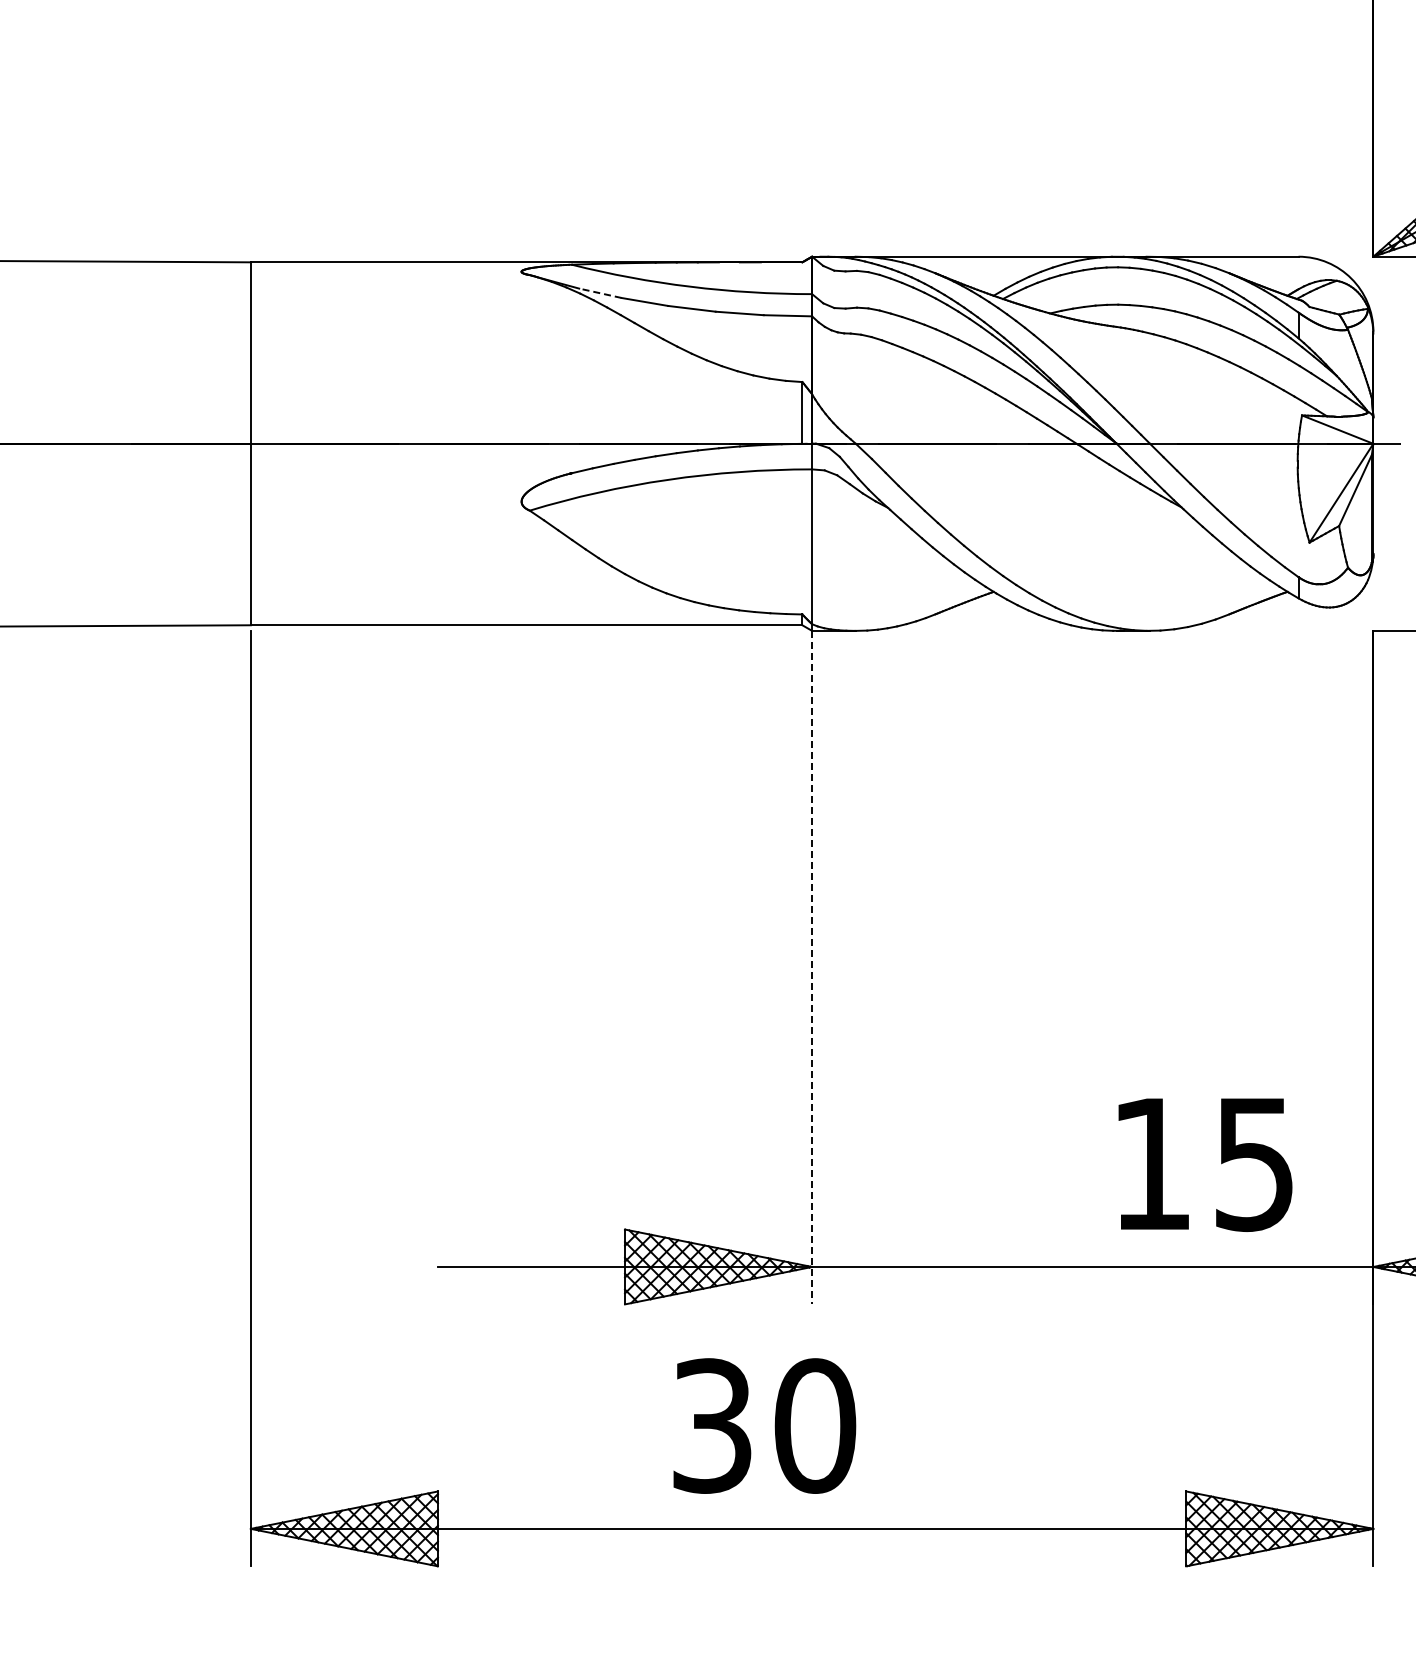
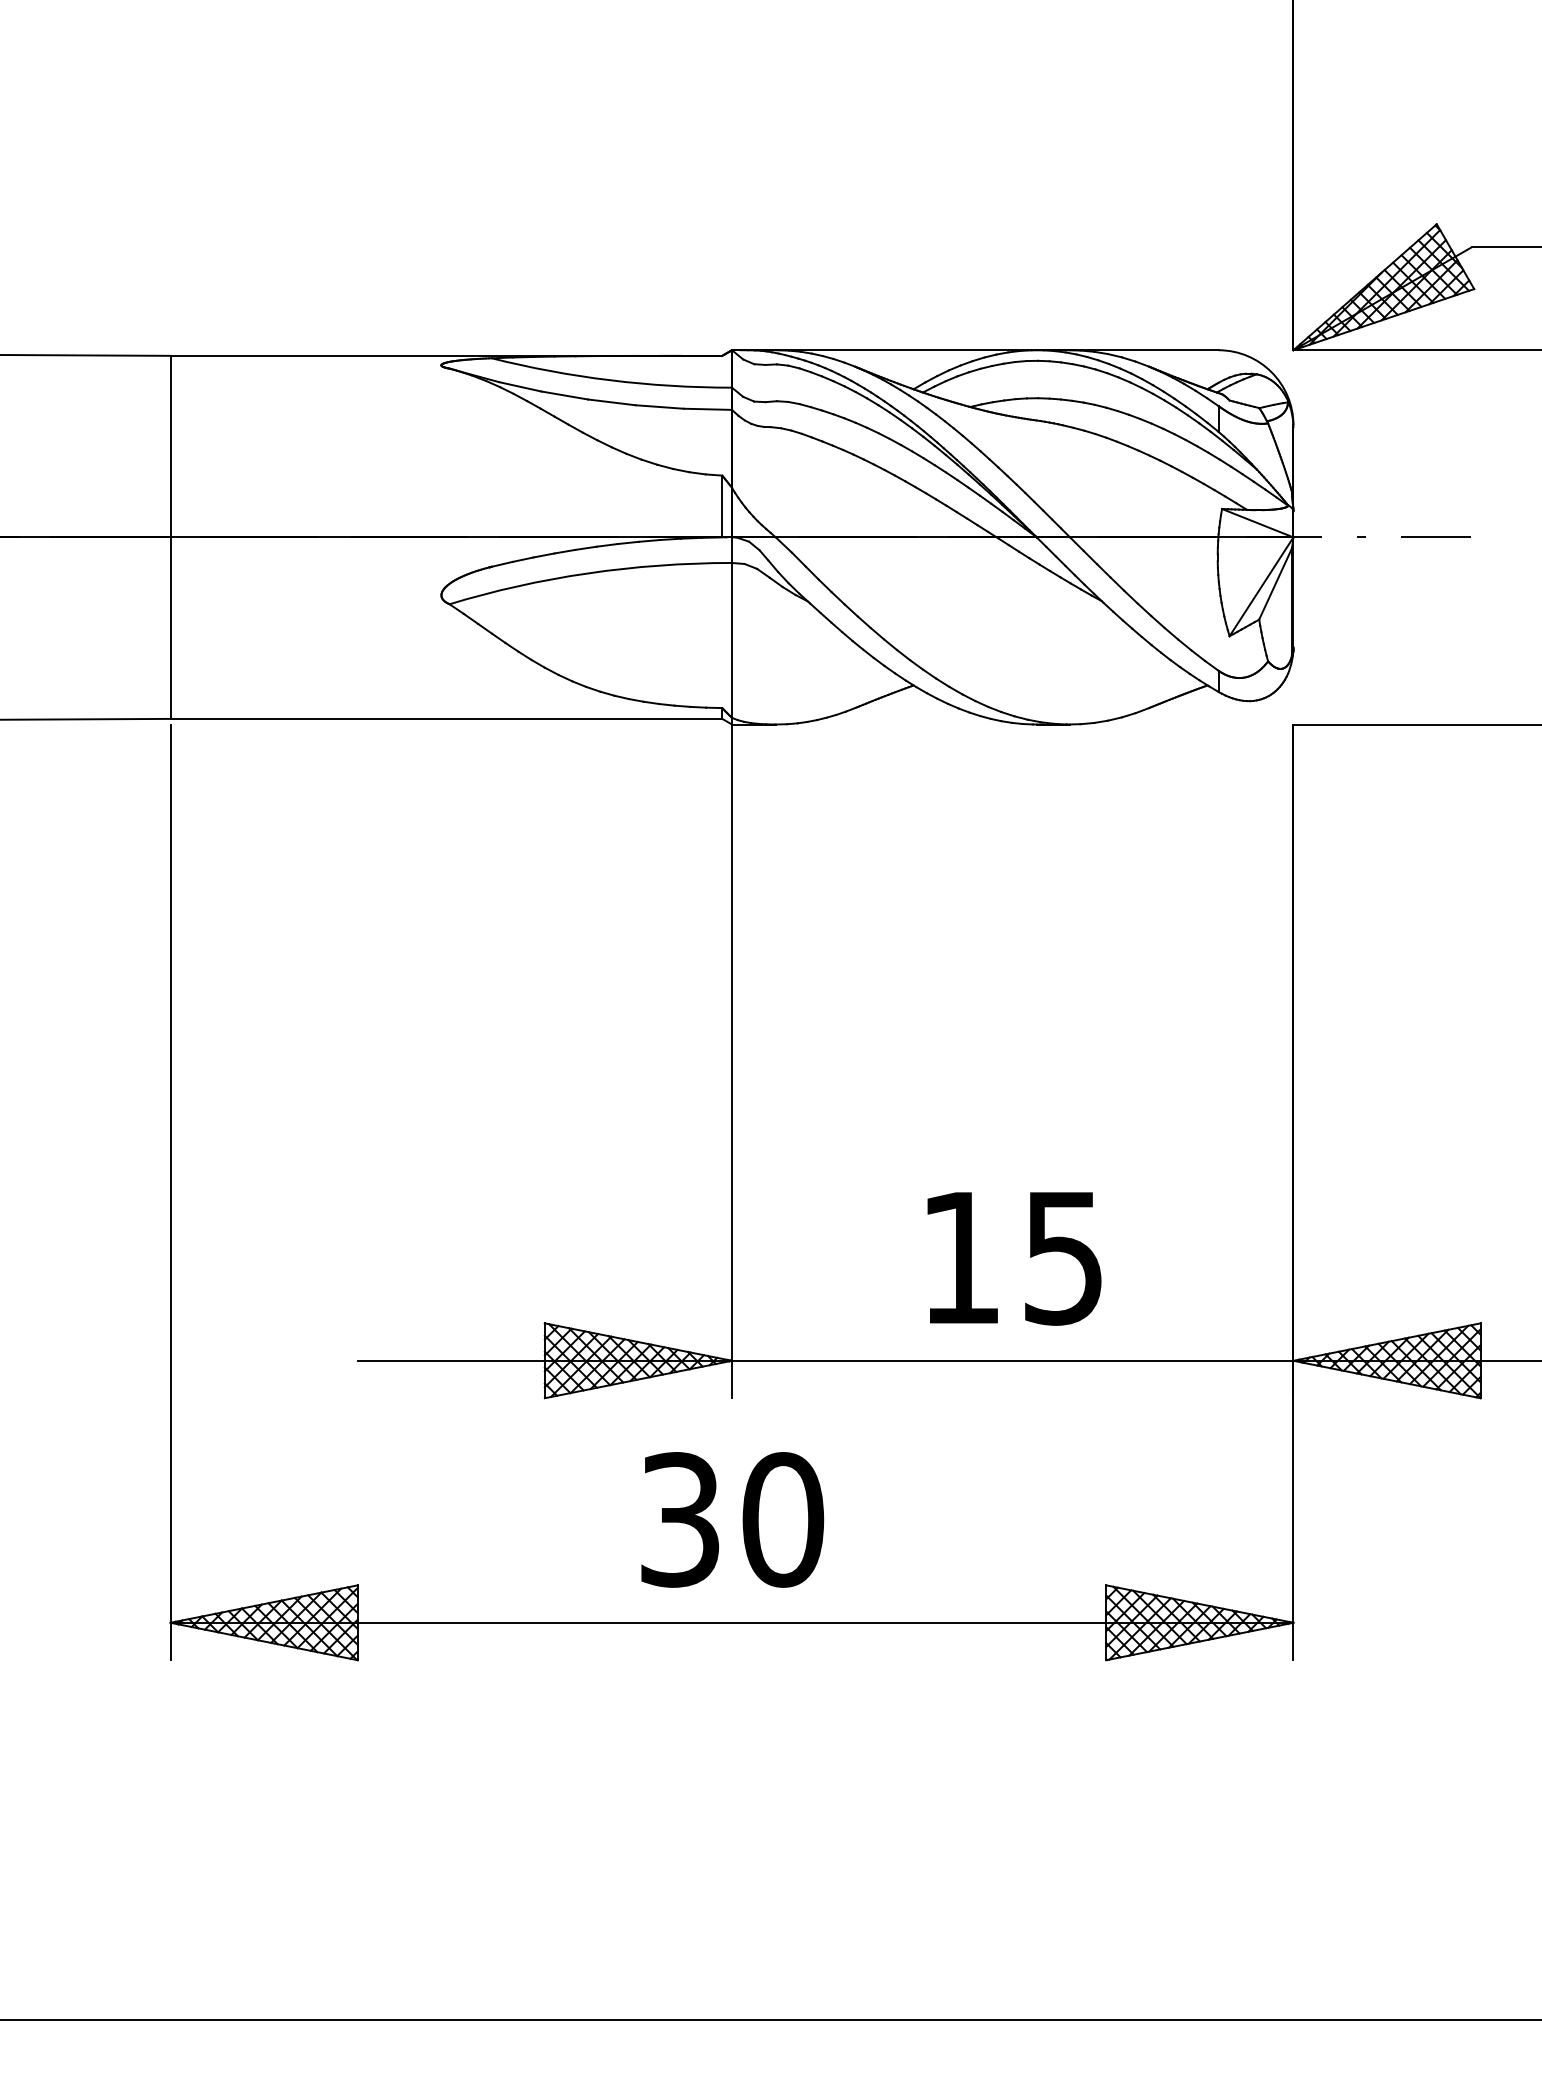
line: (600, 292) -> (520, 386), dashed -> solid
line: (812, 967) -> (732, 1061), dashed -> solid
text: (1205, 1164) -> (1014, 1258), moved
text: (764, 1425) -> (732, 1519), moved

